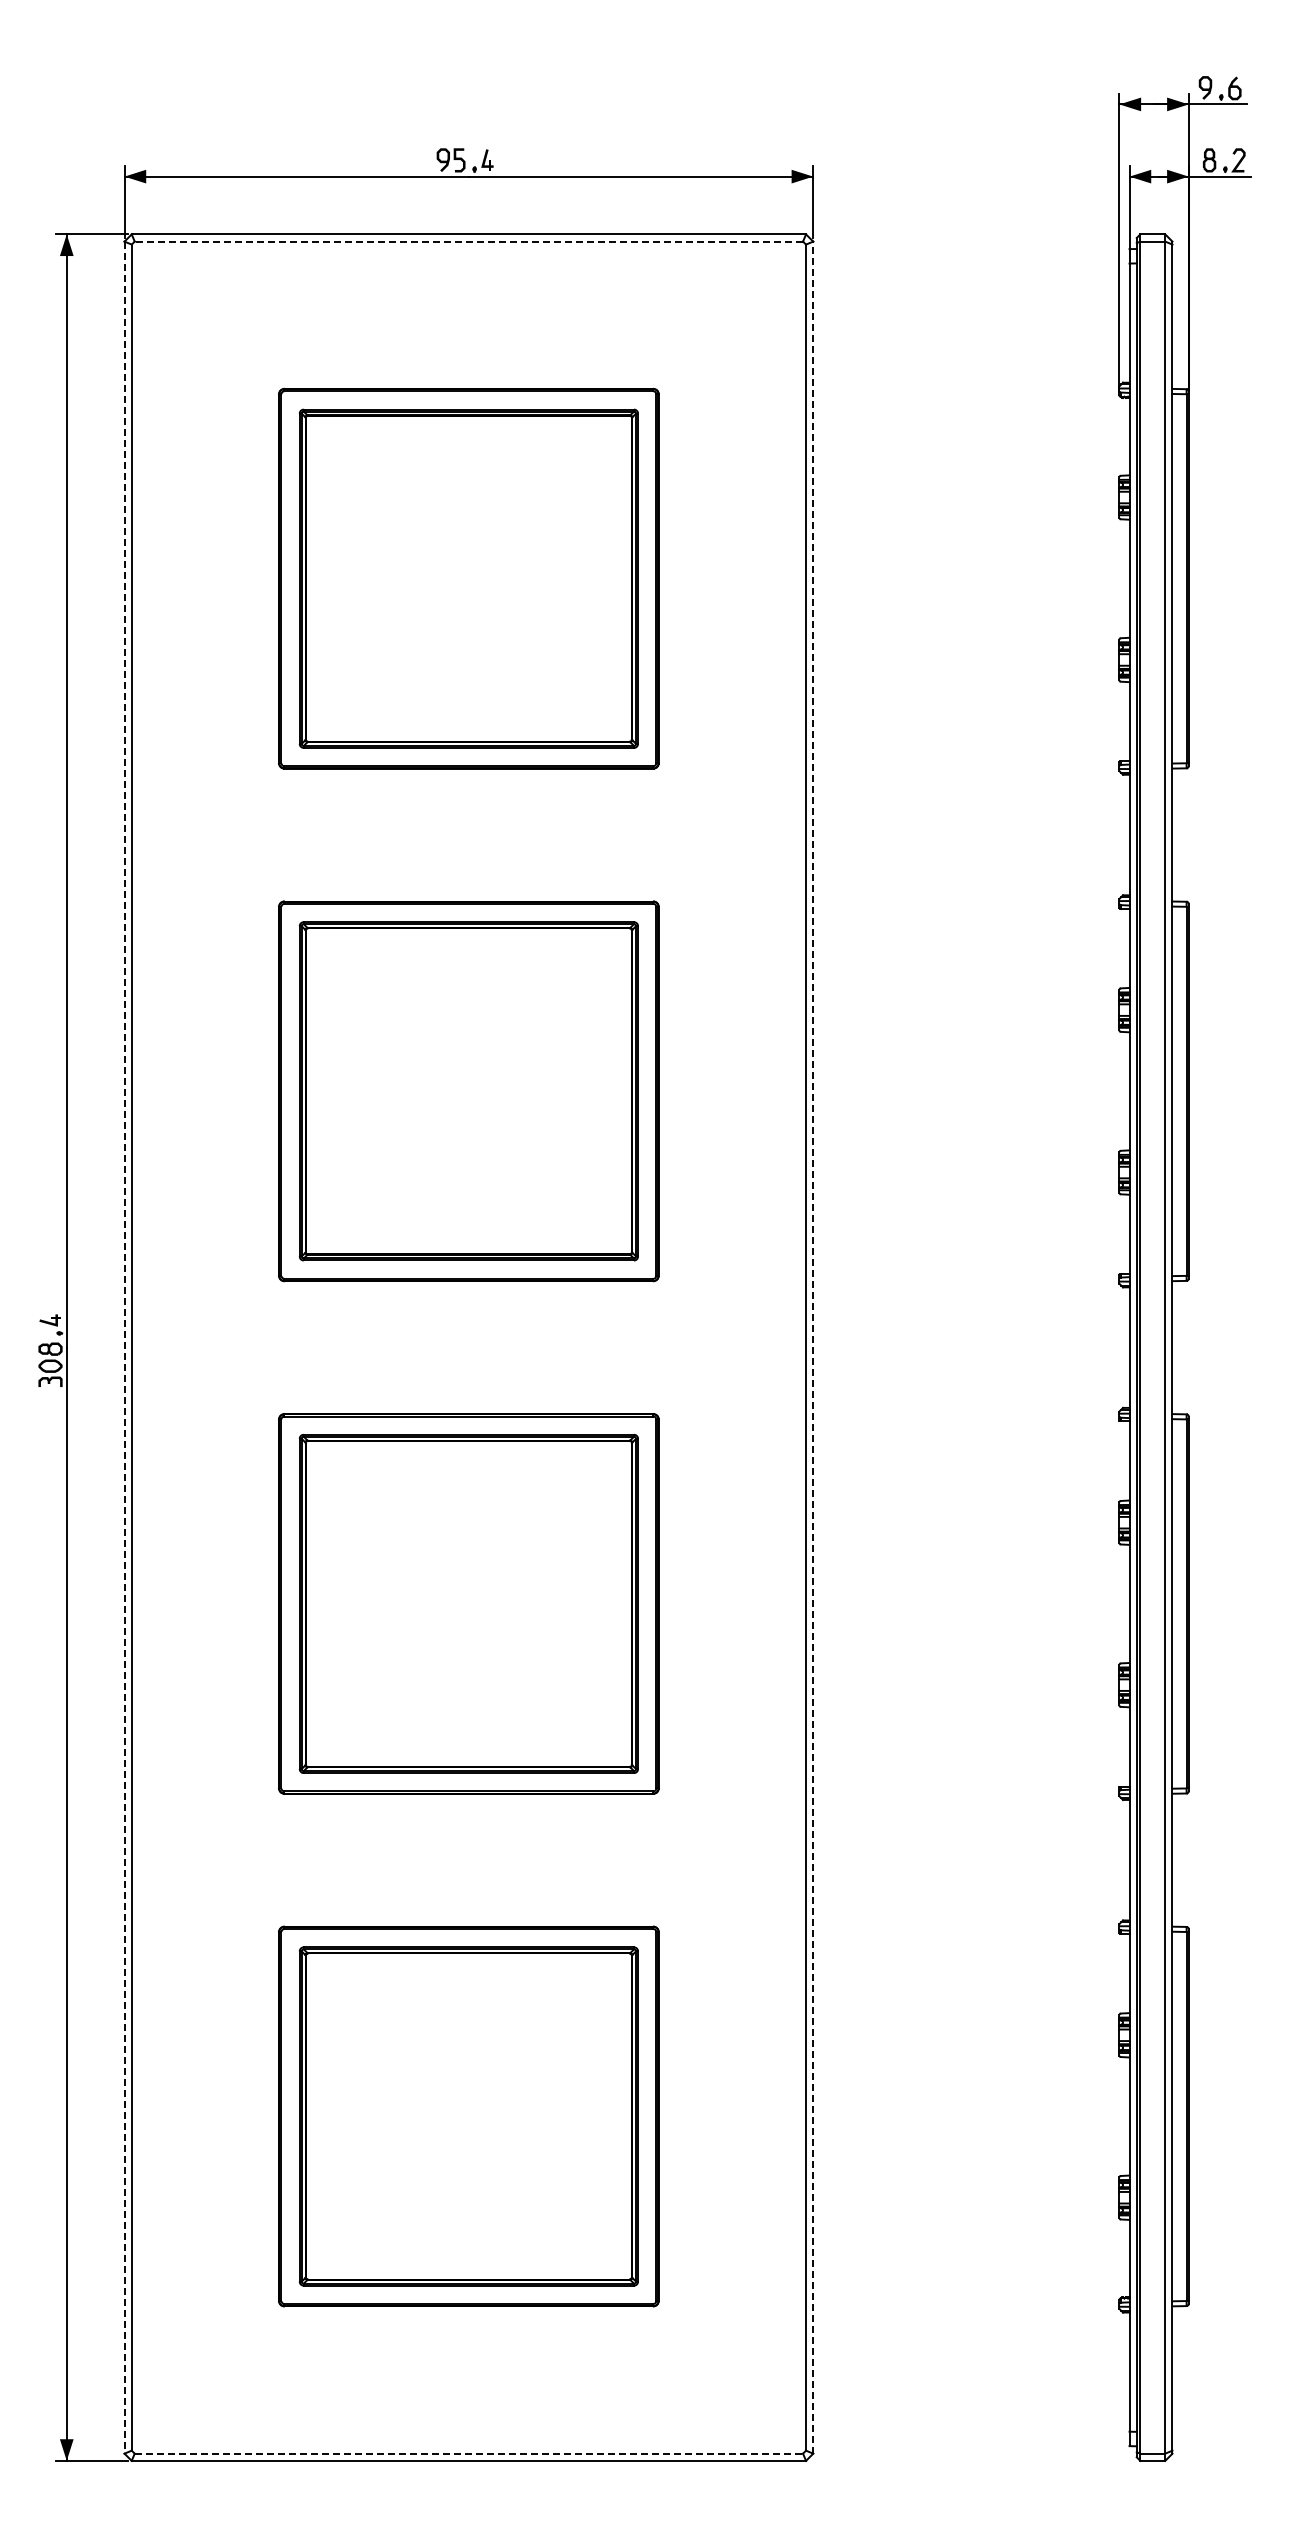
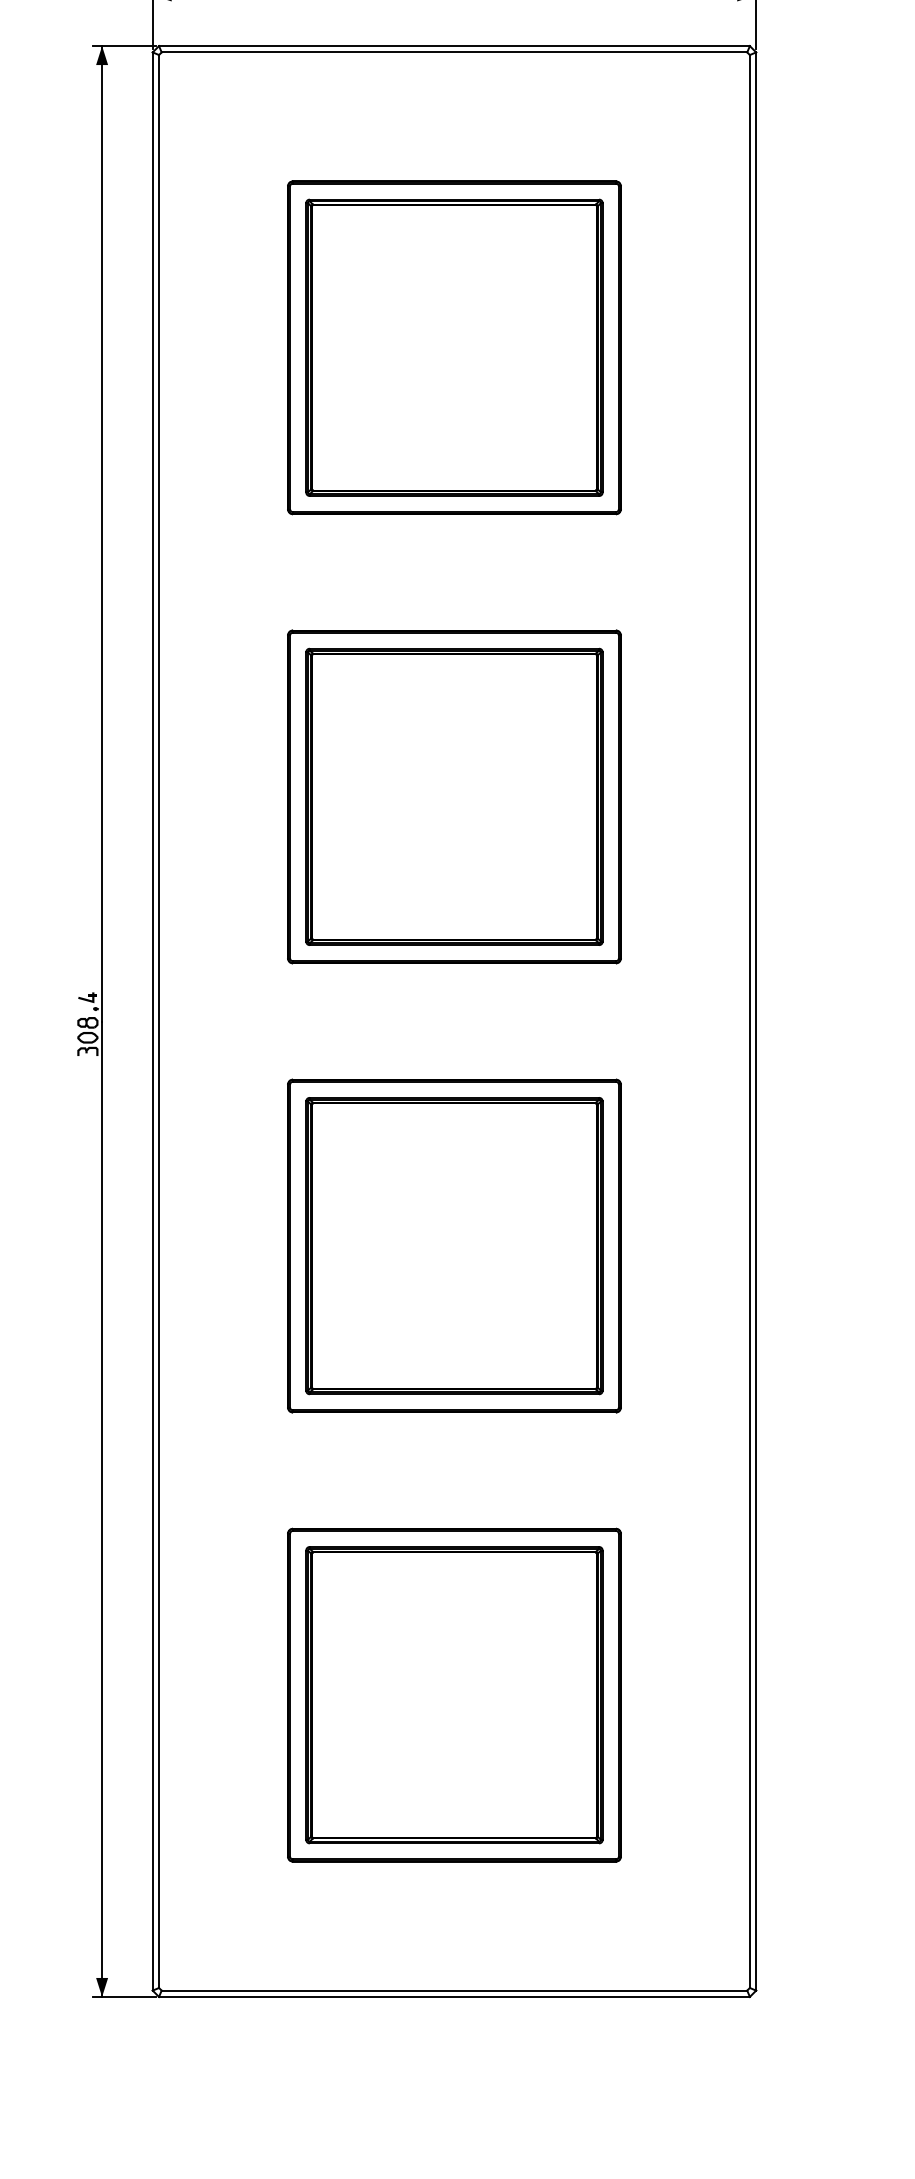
line: (468, 241) -> (454, 52), dashed -> solid
line: (813, 1347) -> (756, 1021), dashed -> solid
line: (124, 1348) -> (152, 1022), dashed -> solid
line: (469, 2453) -> (454, 1990), dashed -> solid

